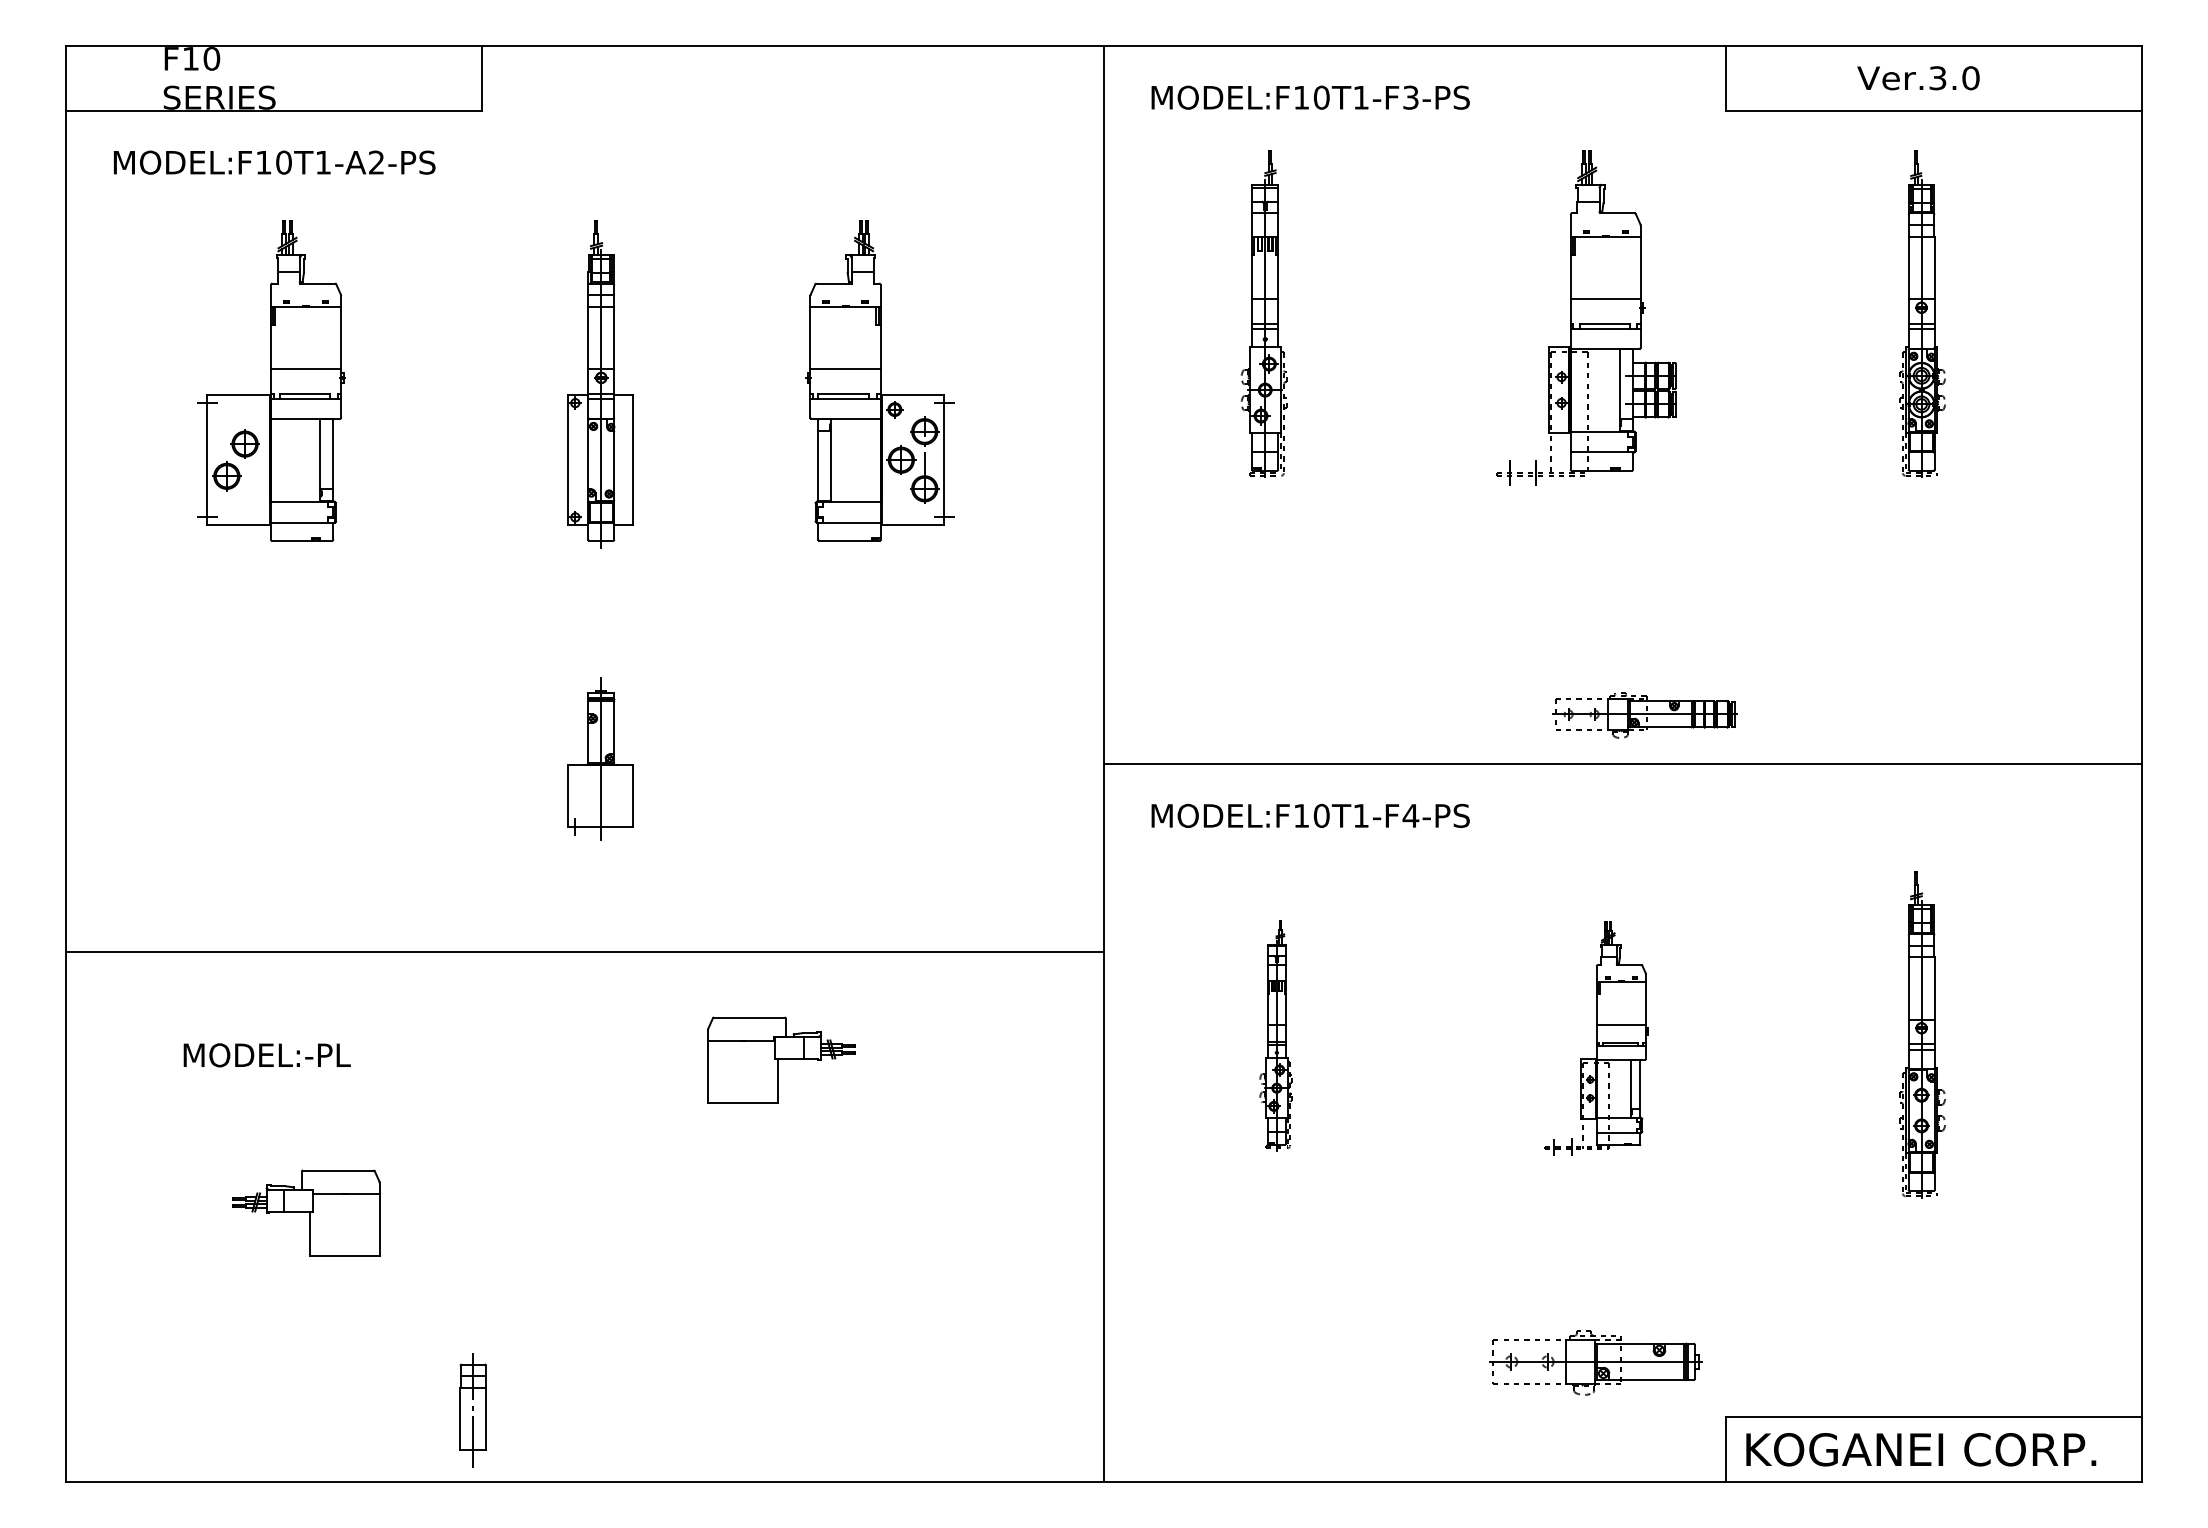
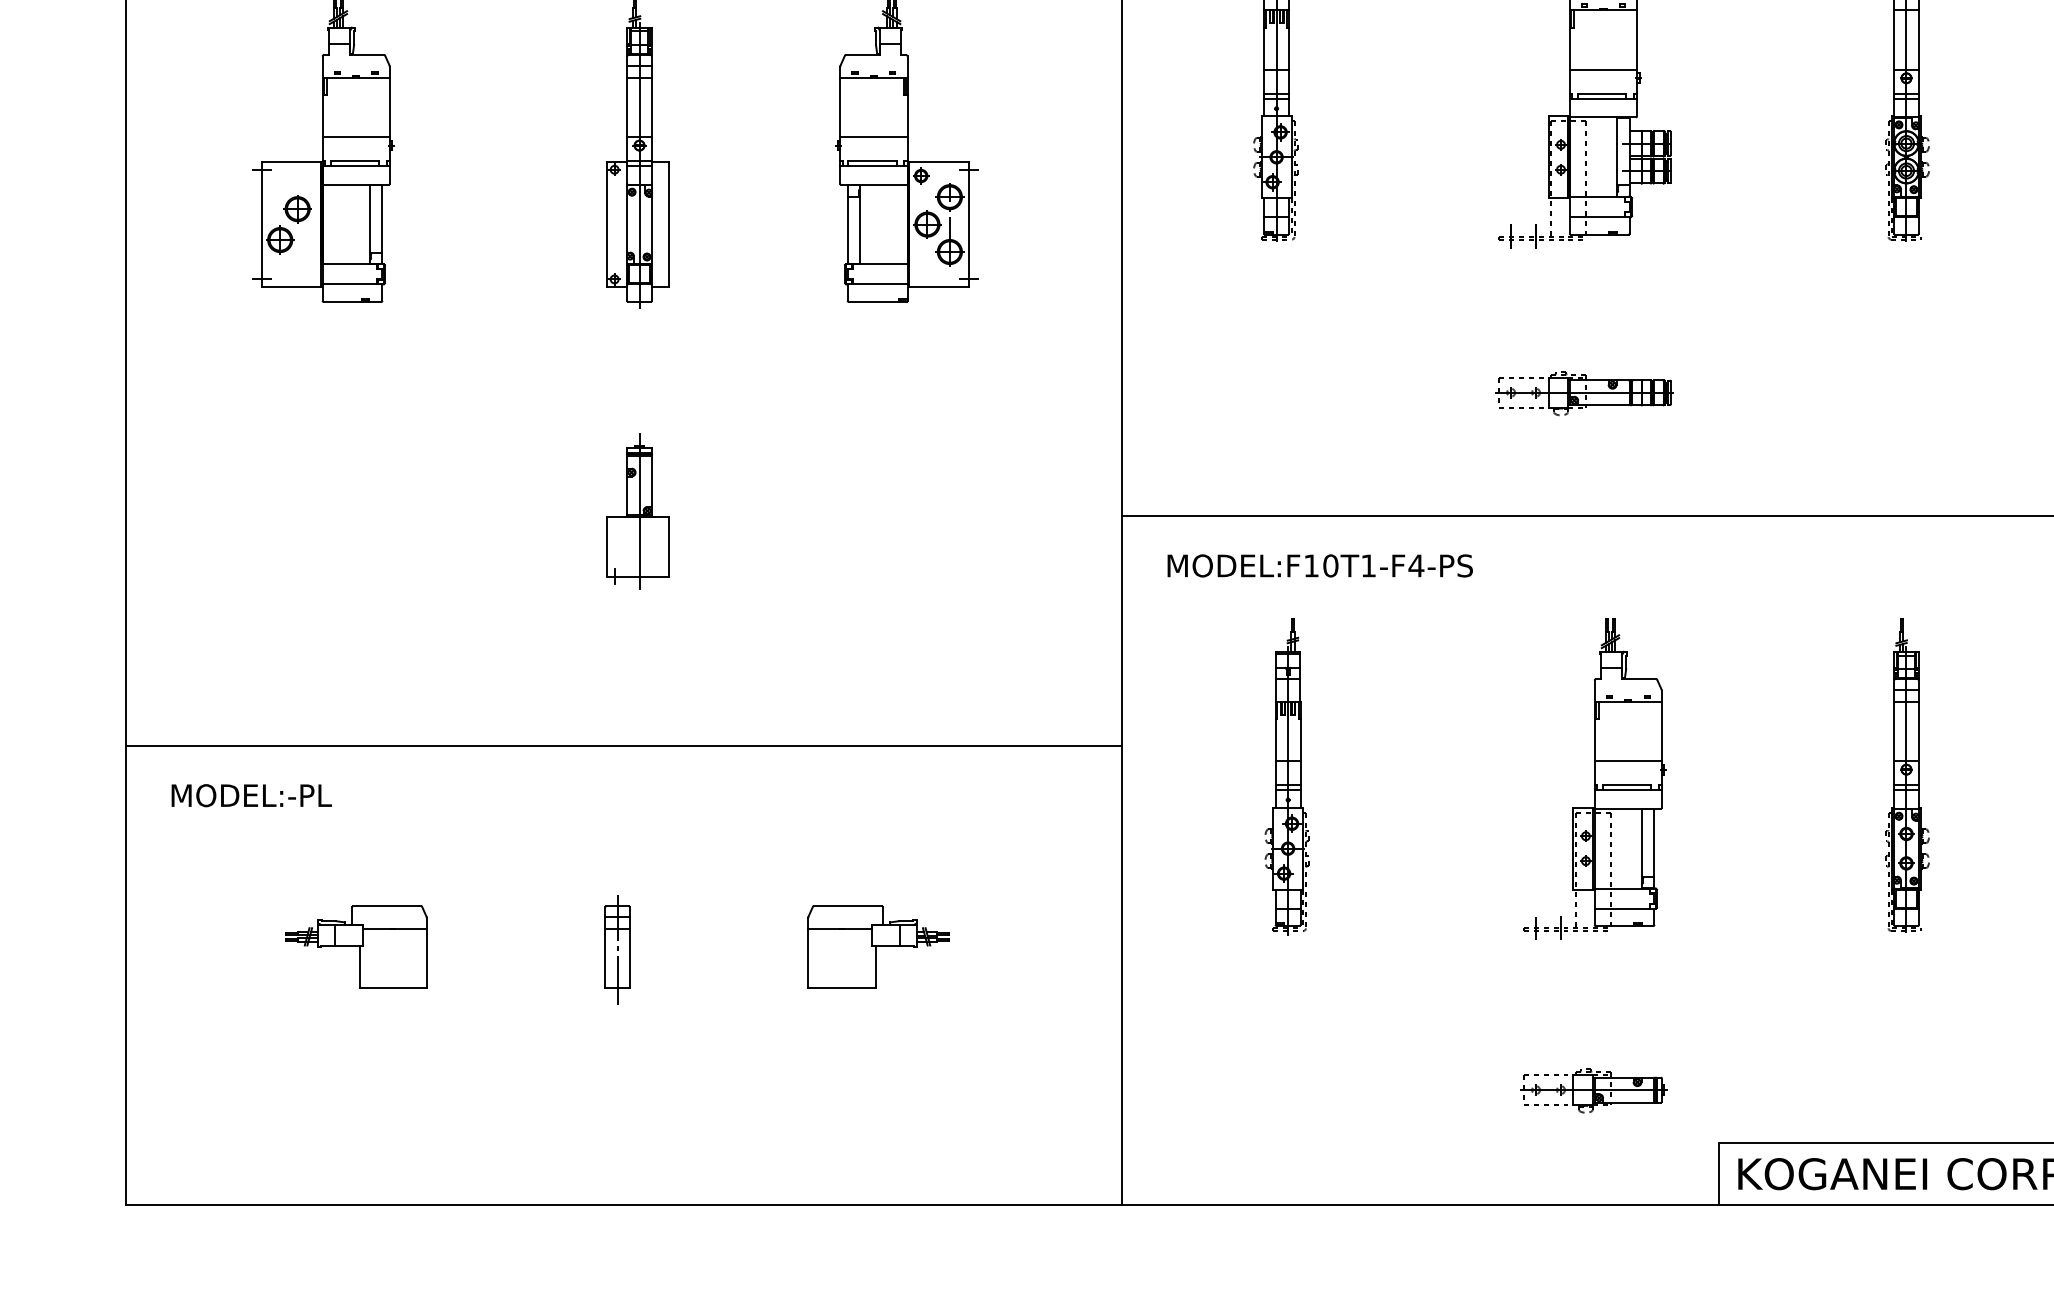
part: (1644, 715) -> (1583, 393), moved
line: (584, 952) -> (623, 745), moved
part: (1275, 1035) -> (1286, 776), size x1.43
part: (1596, 1038) -> (1594, 779), size x1.43
text: (266, 1055) -> (251, 795), moved
part: (781, 1059) -> (878, 946), moved
part: (1595, 1362) -> (1593, 1090), size x0.71
part: (472, 1410) -> (616, 950), moved

